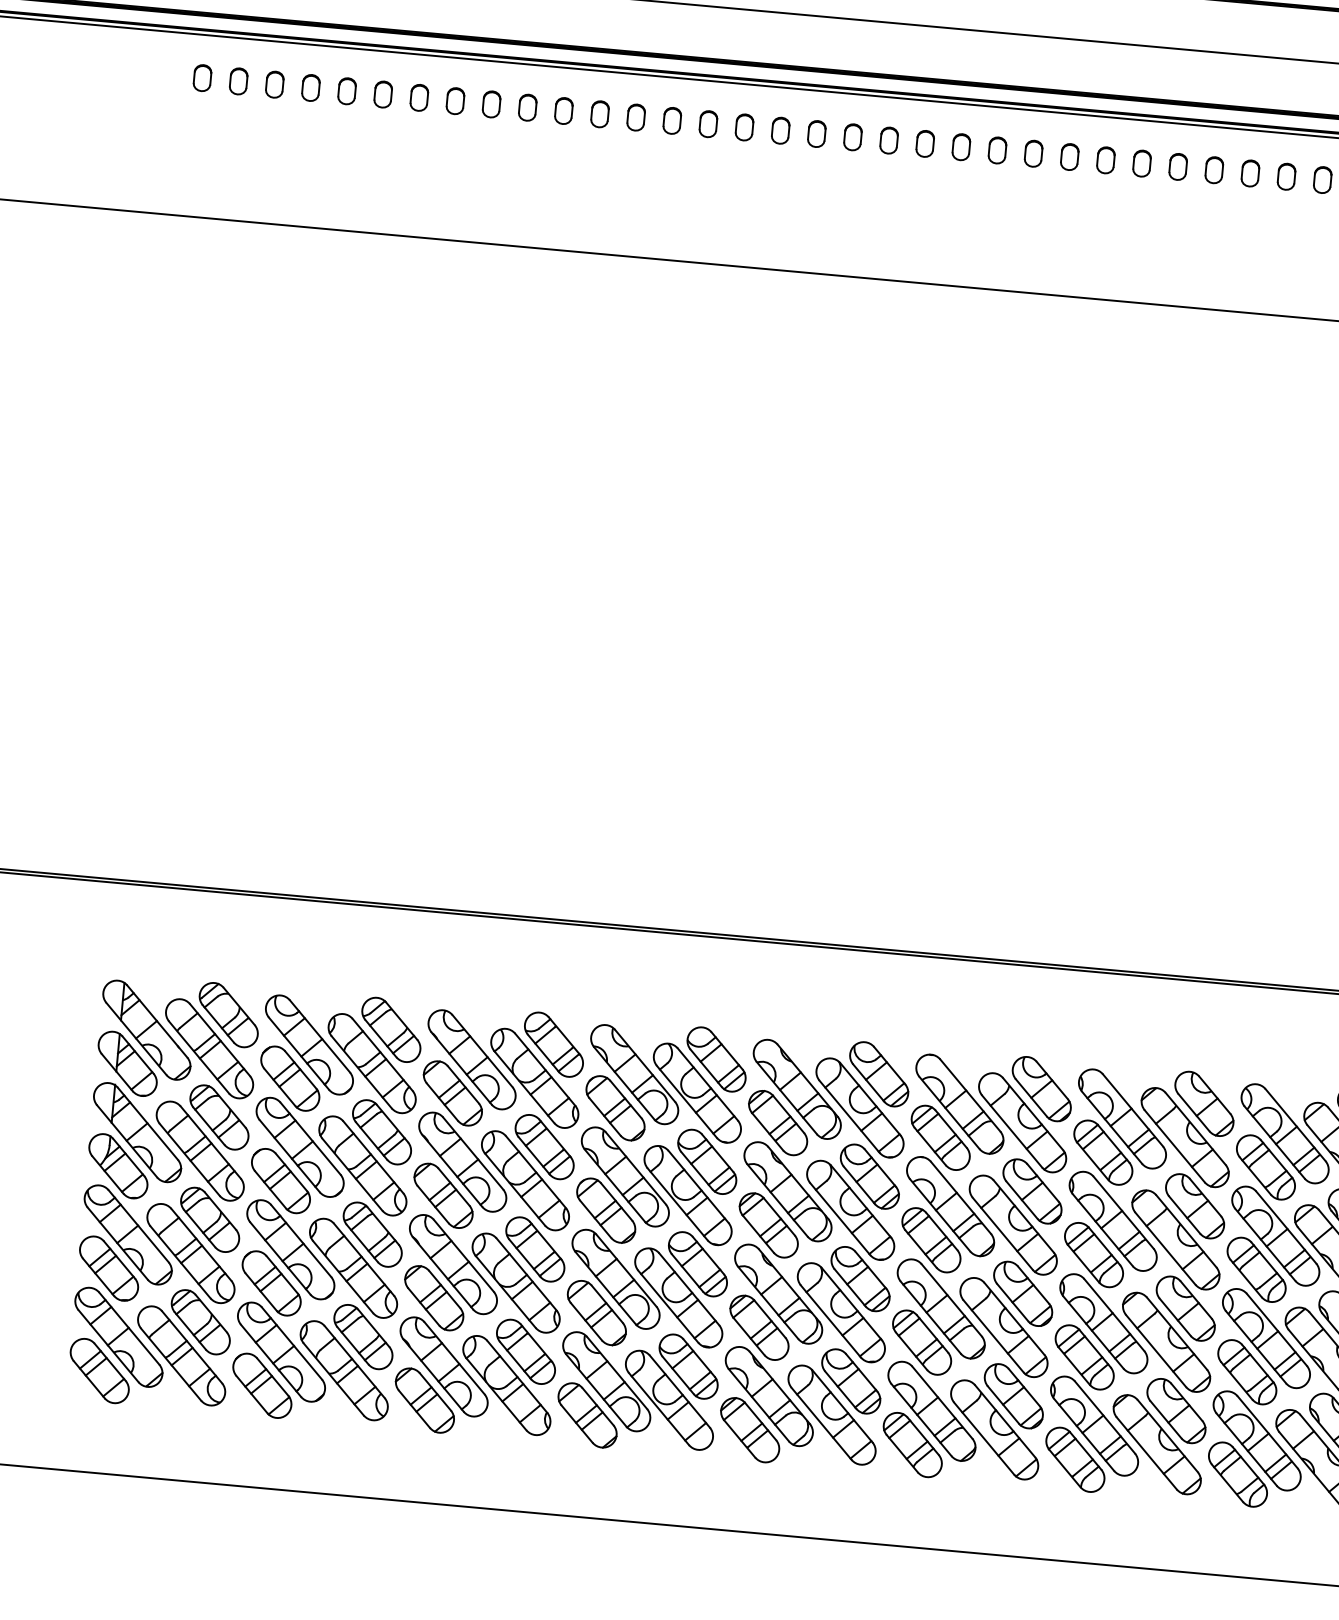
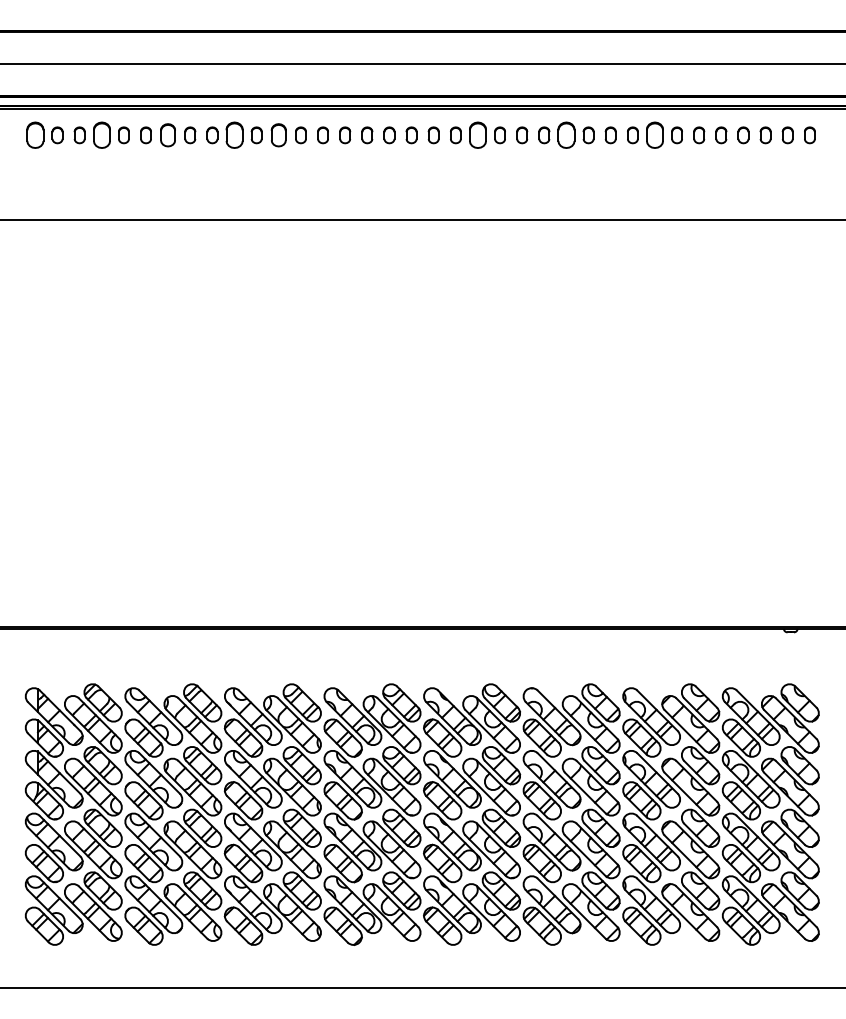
part: (202, 78) -> (35, 135), size x1.6
part: (310, 88) -> (101, 135), size x1.6
part: (419, 98) -> (168, 135), size x1.4
part: (527, 107) -> (234, 135), size x1.6
part: (599, 114) -> (278, 135), size x1.4
part: (924, 144) -> (477, 135), size x1.6
part: (1069, 157) -> (566, 135), size x1.6
part: (1213, 170) -> (654, 135), size x1.6

